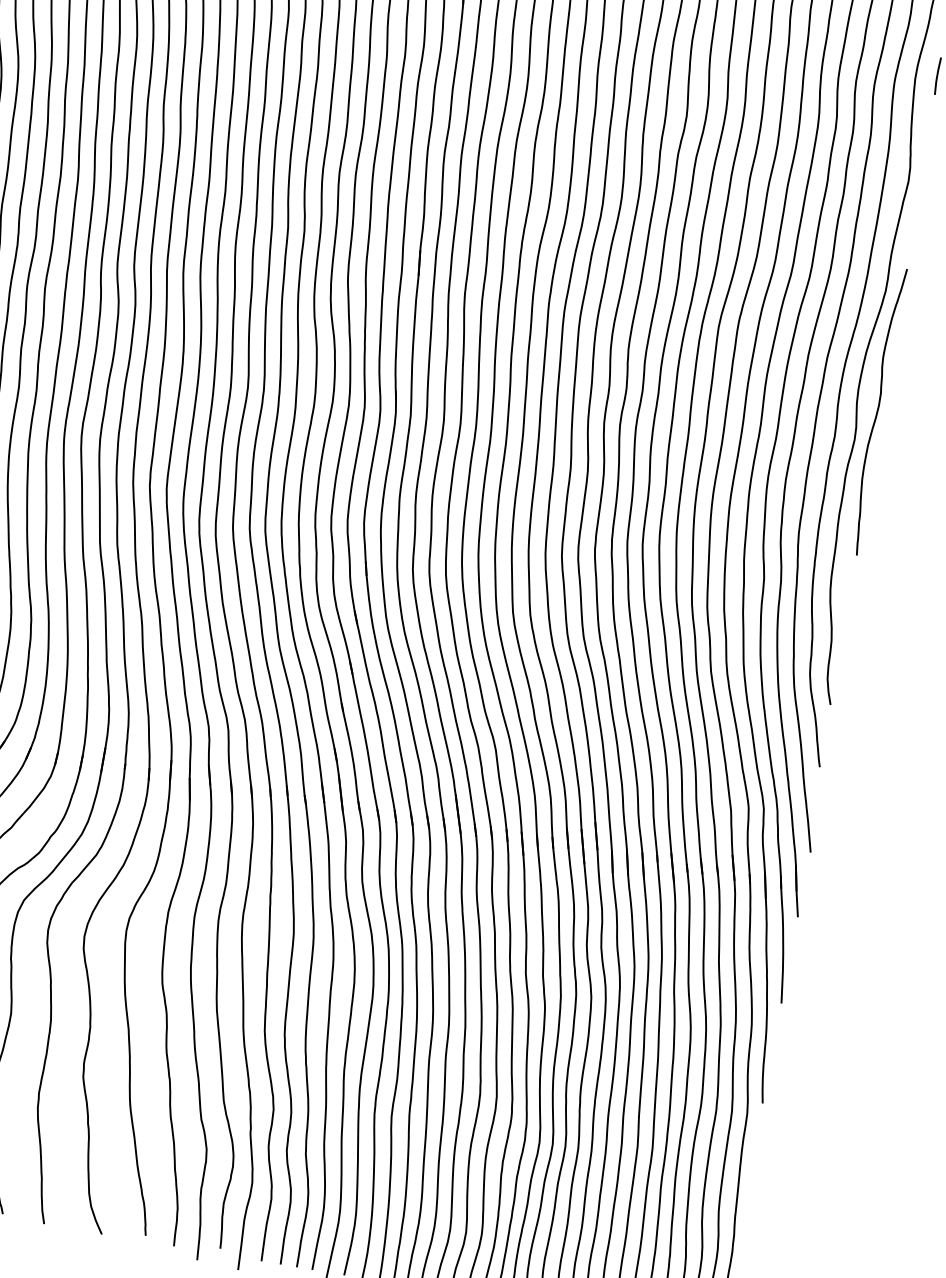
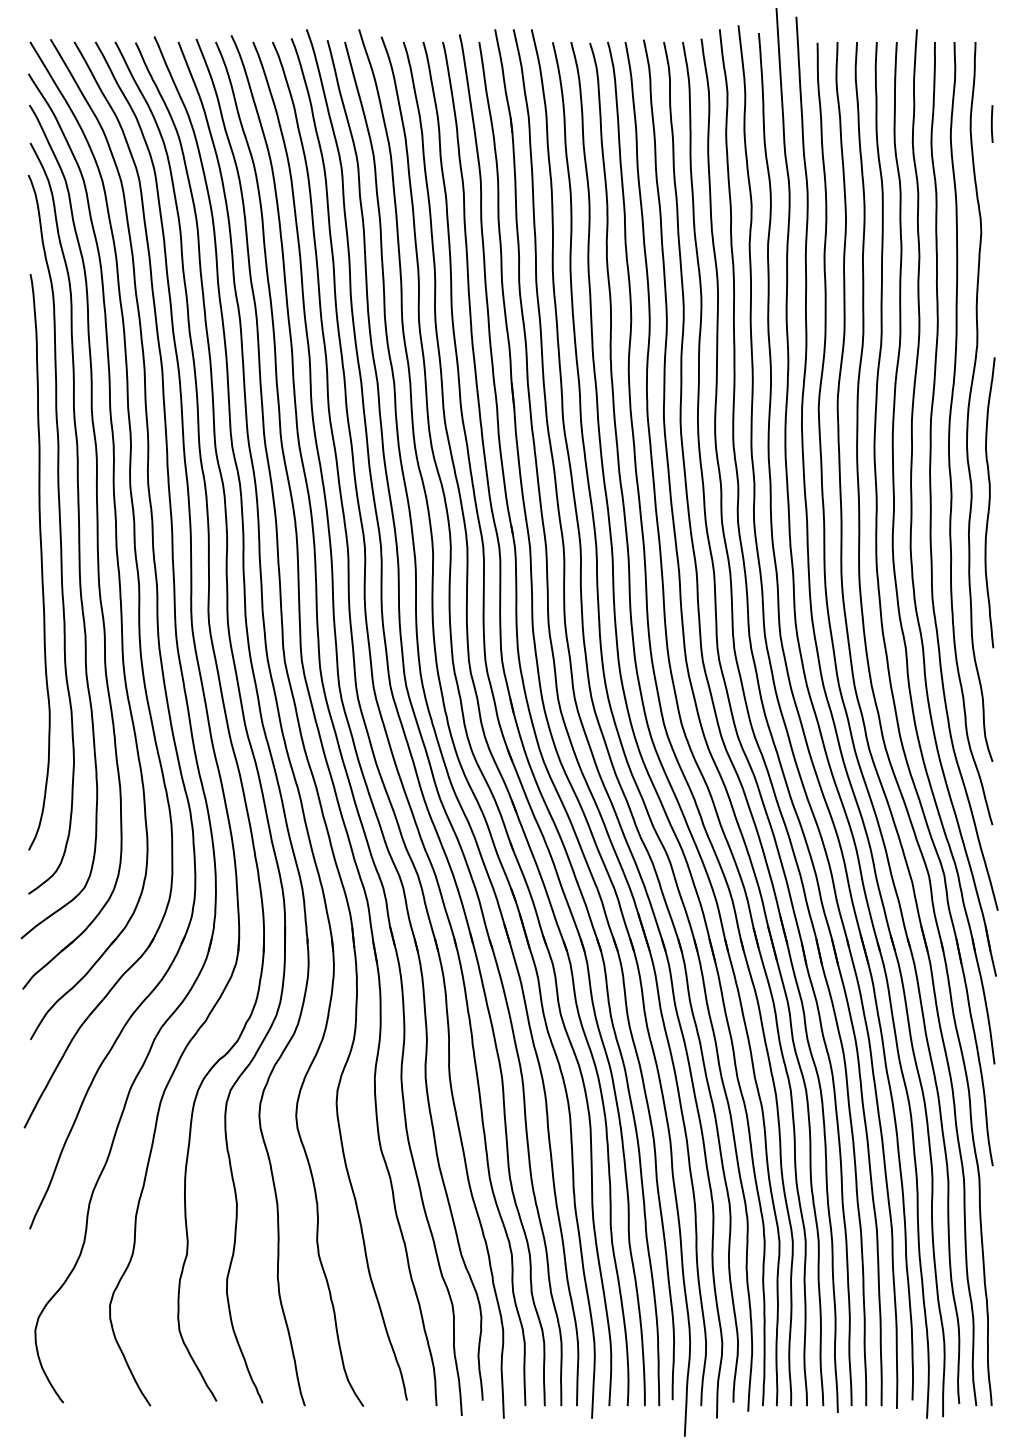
curve: (877, 411) -> (989, 502), moved

